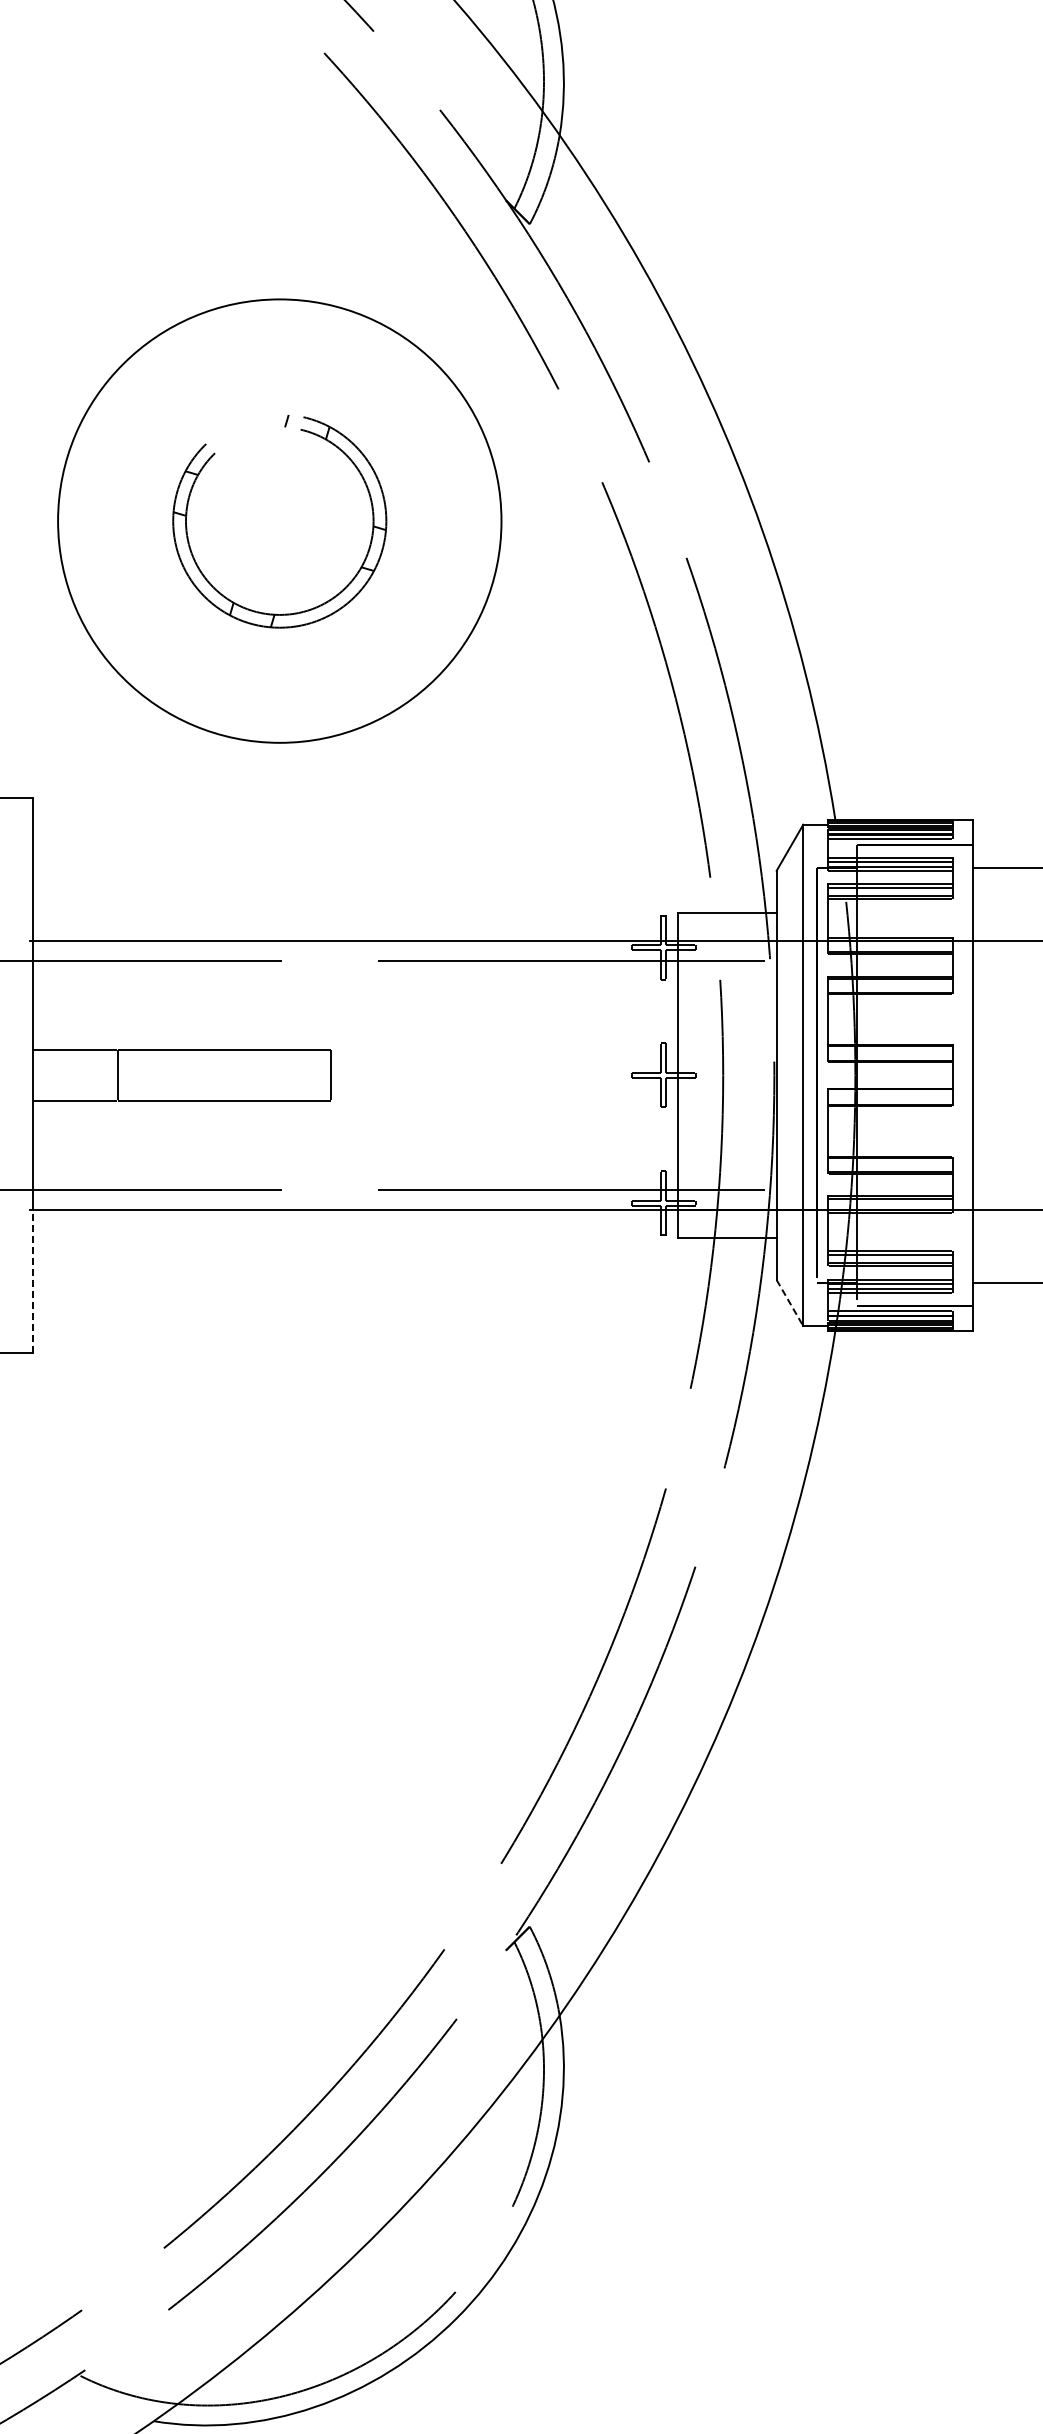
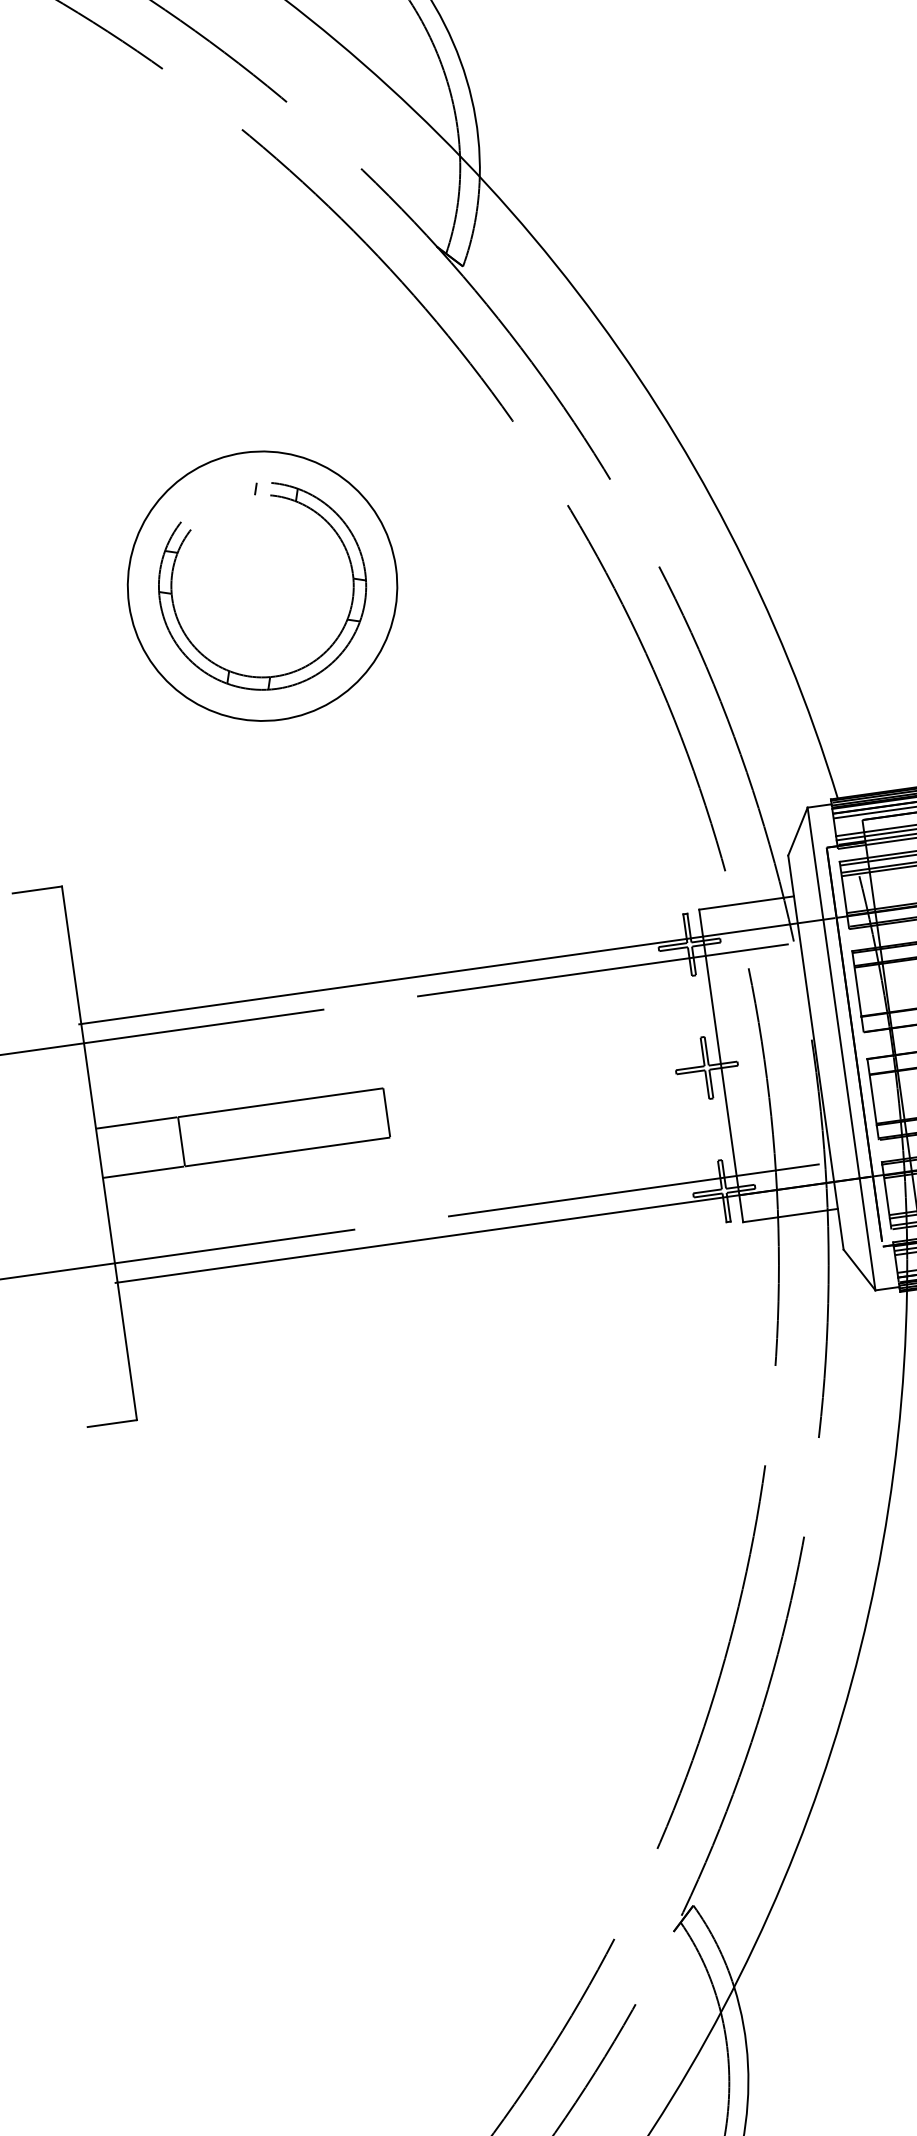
circle: (279, 520) -> (262, 585), size x0.62
line: (32, 1280) -> (127, 1350), dashed -> solid
line: (789, 1303) -> (859, 1270), dashed -> solid

